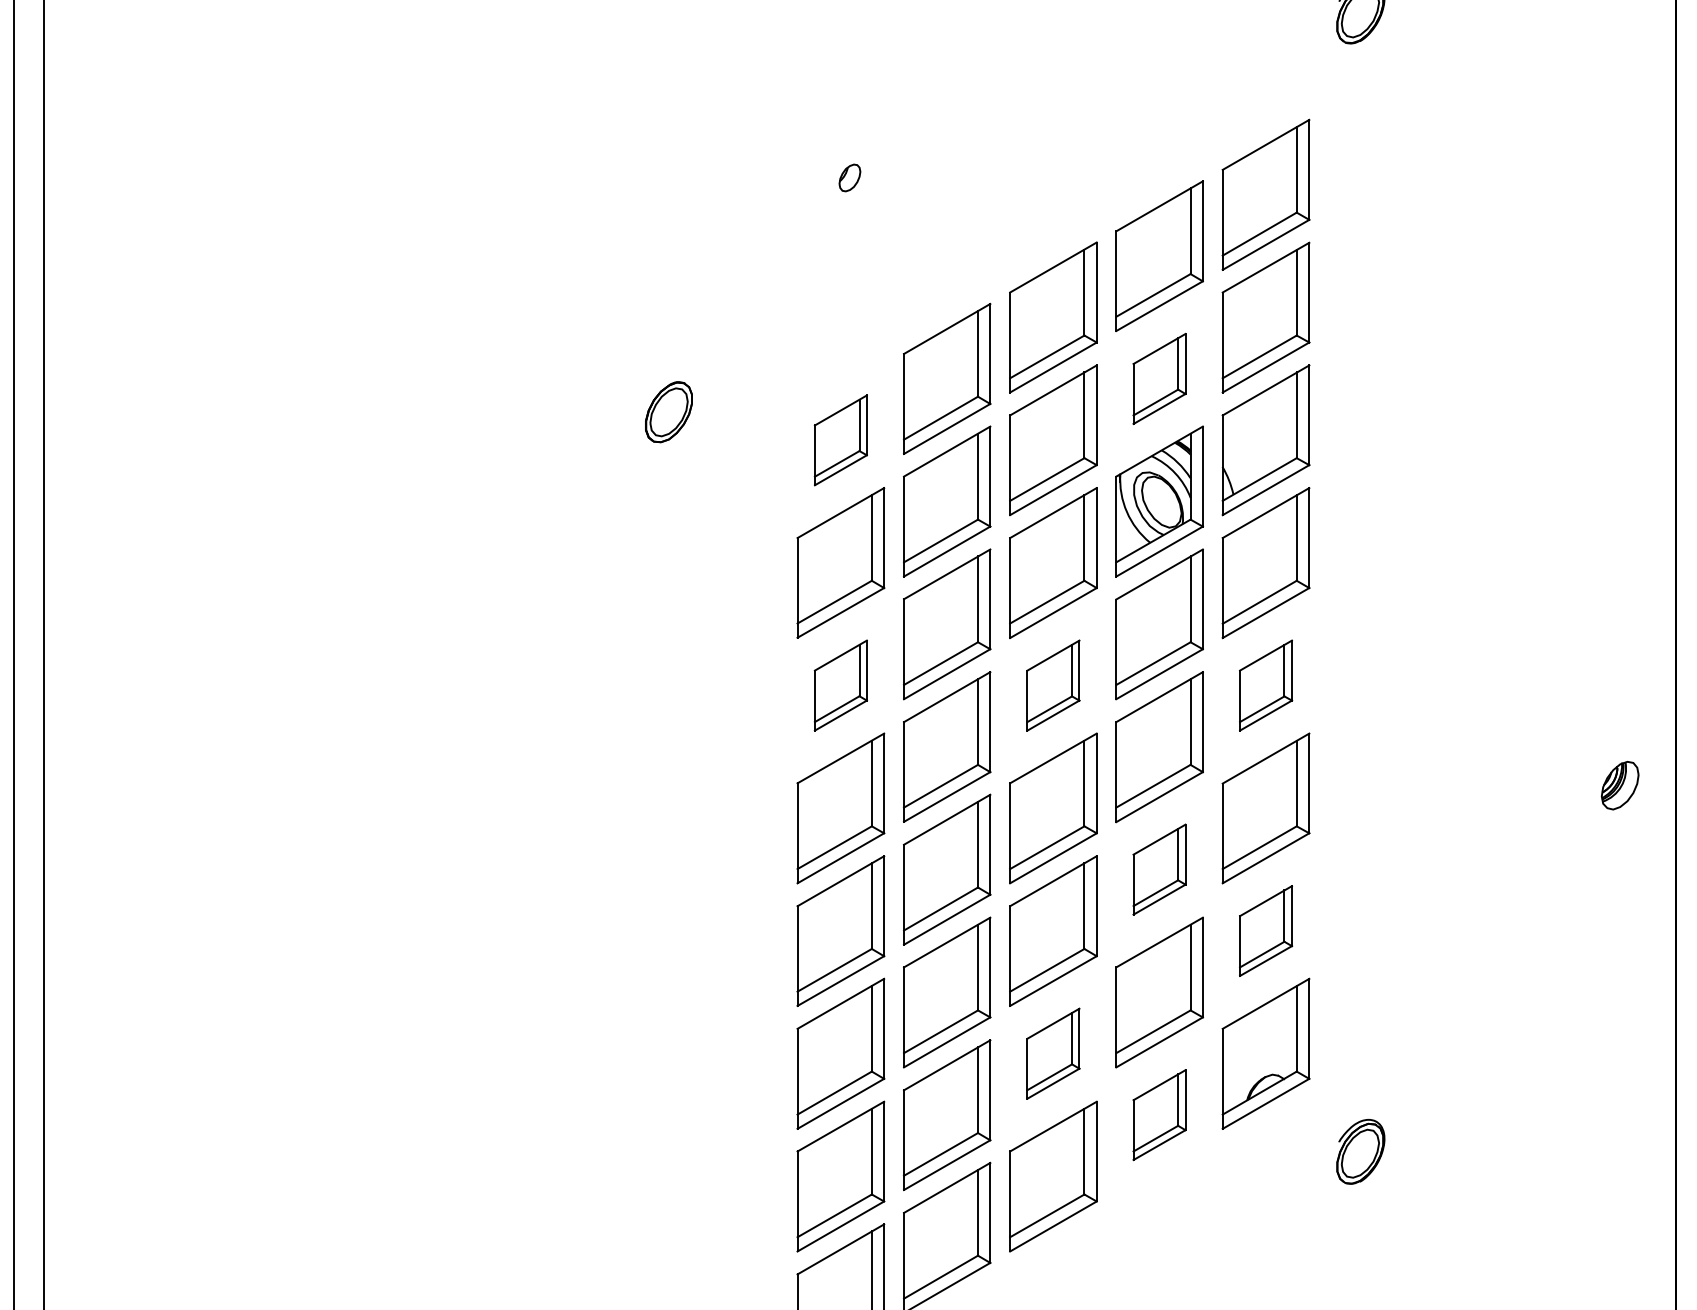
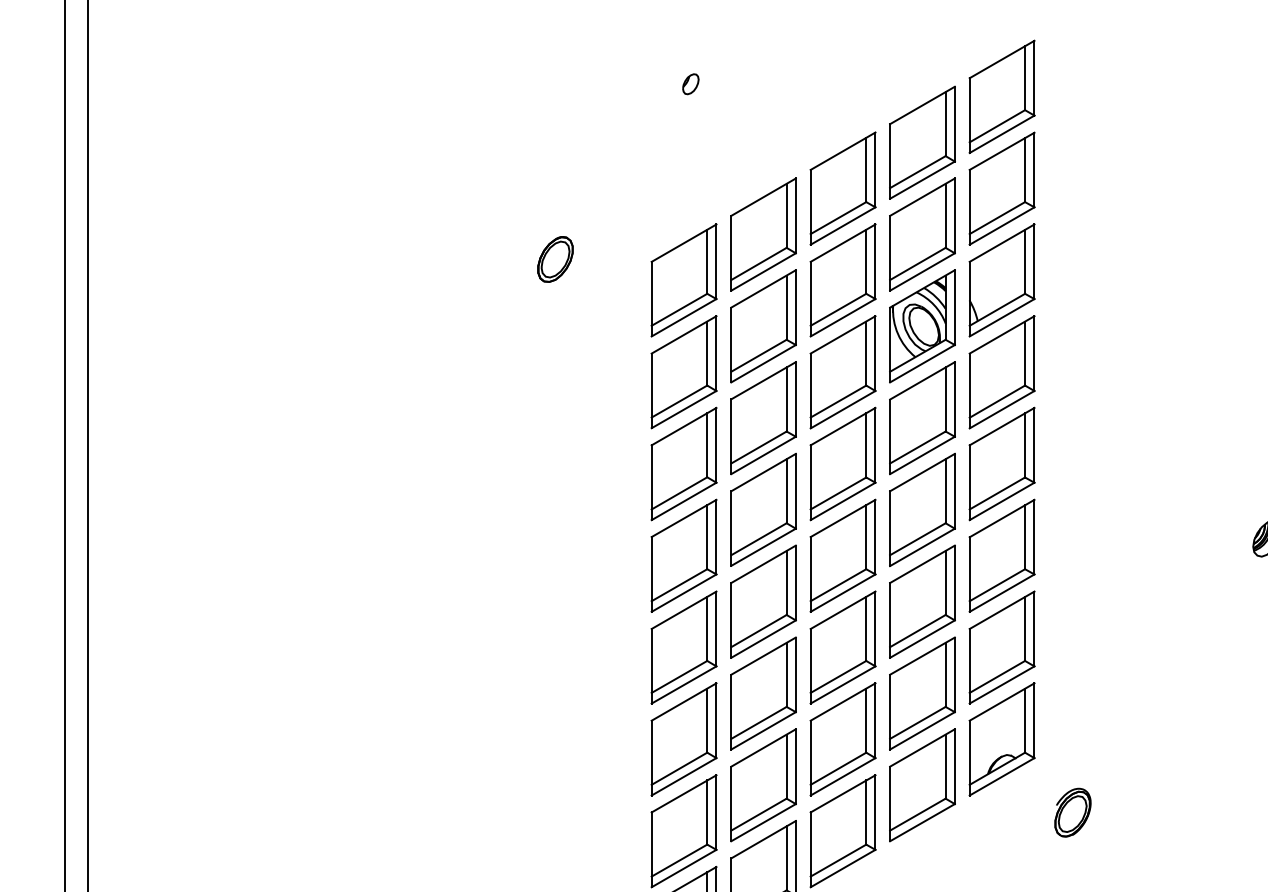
part: (1159, 378) -> (922, 234), size x1.67
part: (840, 440) -> (683, 280), size x1.67
part: (840, 685) -> (683, 463), size x1.67
part: (1053, 685) -> (843, 463), size x1.67
part: (1265, 685) -> (1001, 463), size x1.67
part: (1159, 869) -> (922, 601), size x1.67
part: (1265, 930) -> (1001, 647), size x1.67
part: (1053, 1053) -> (843, 739), size x1.67
part: (1159, 1114) -> (922, 784), size x1.67

